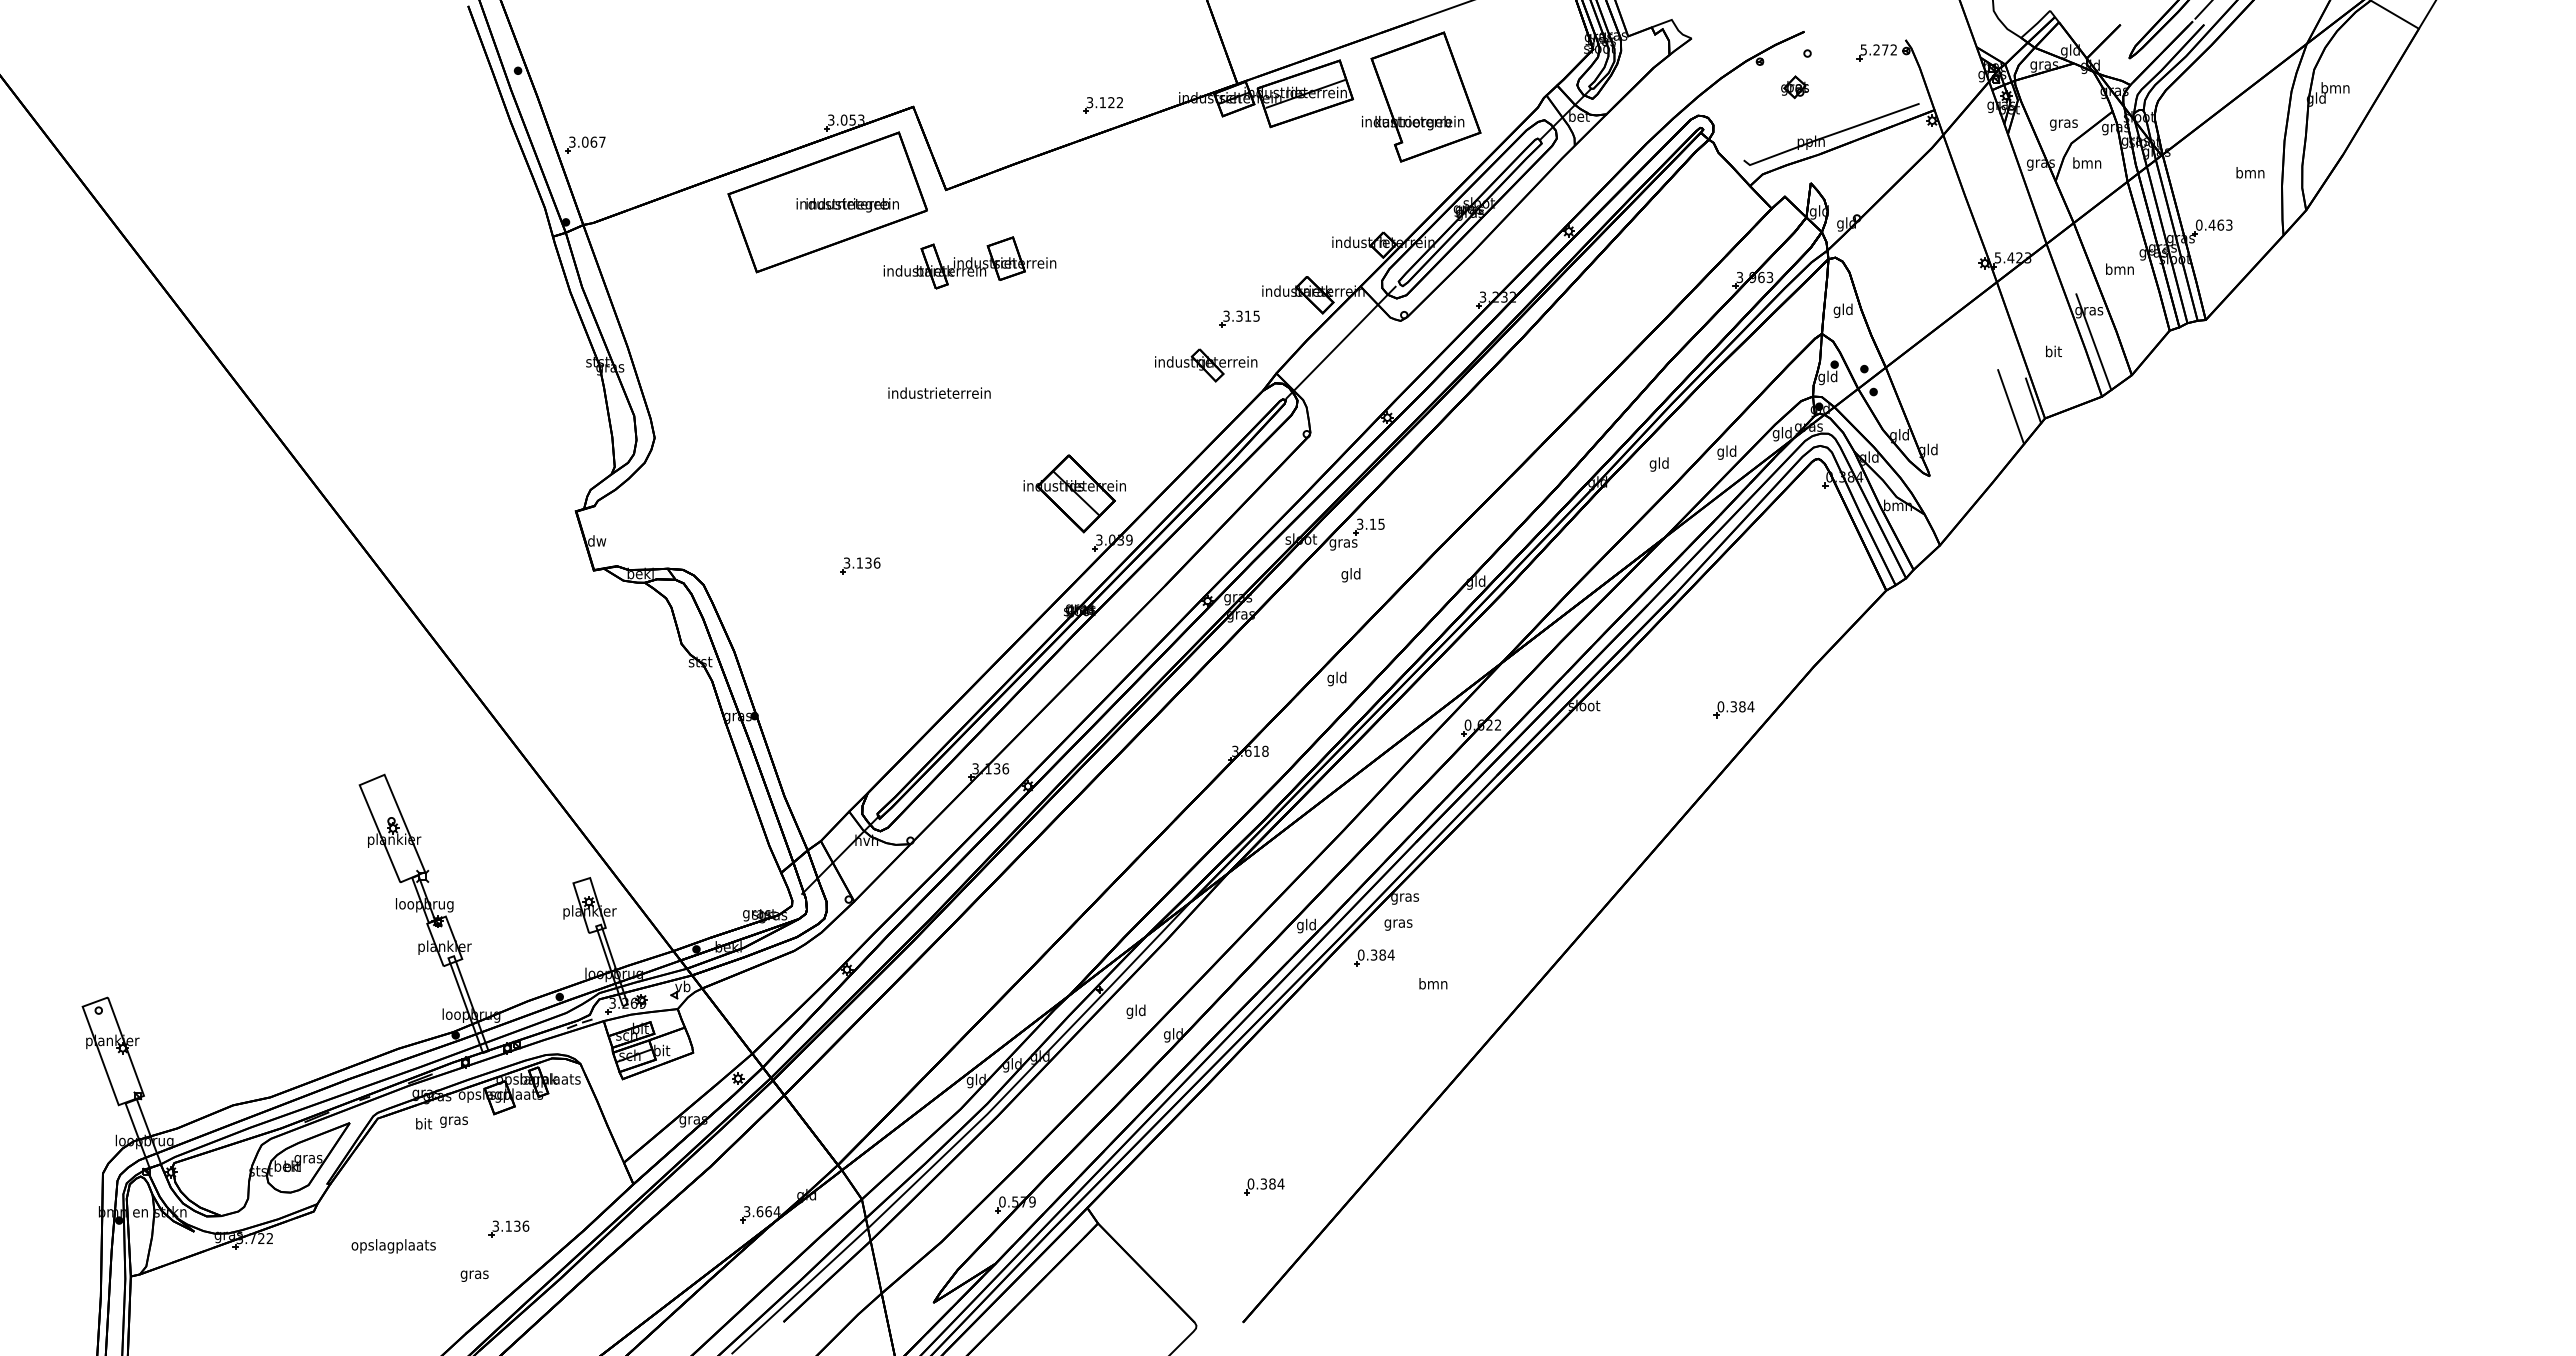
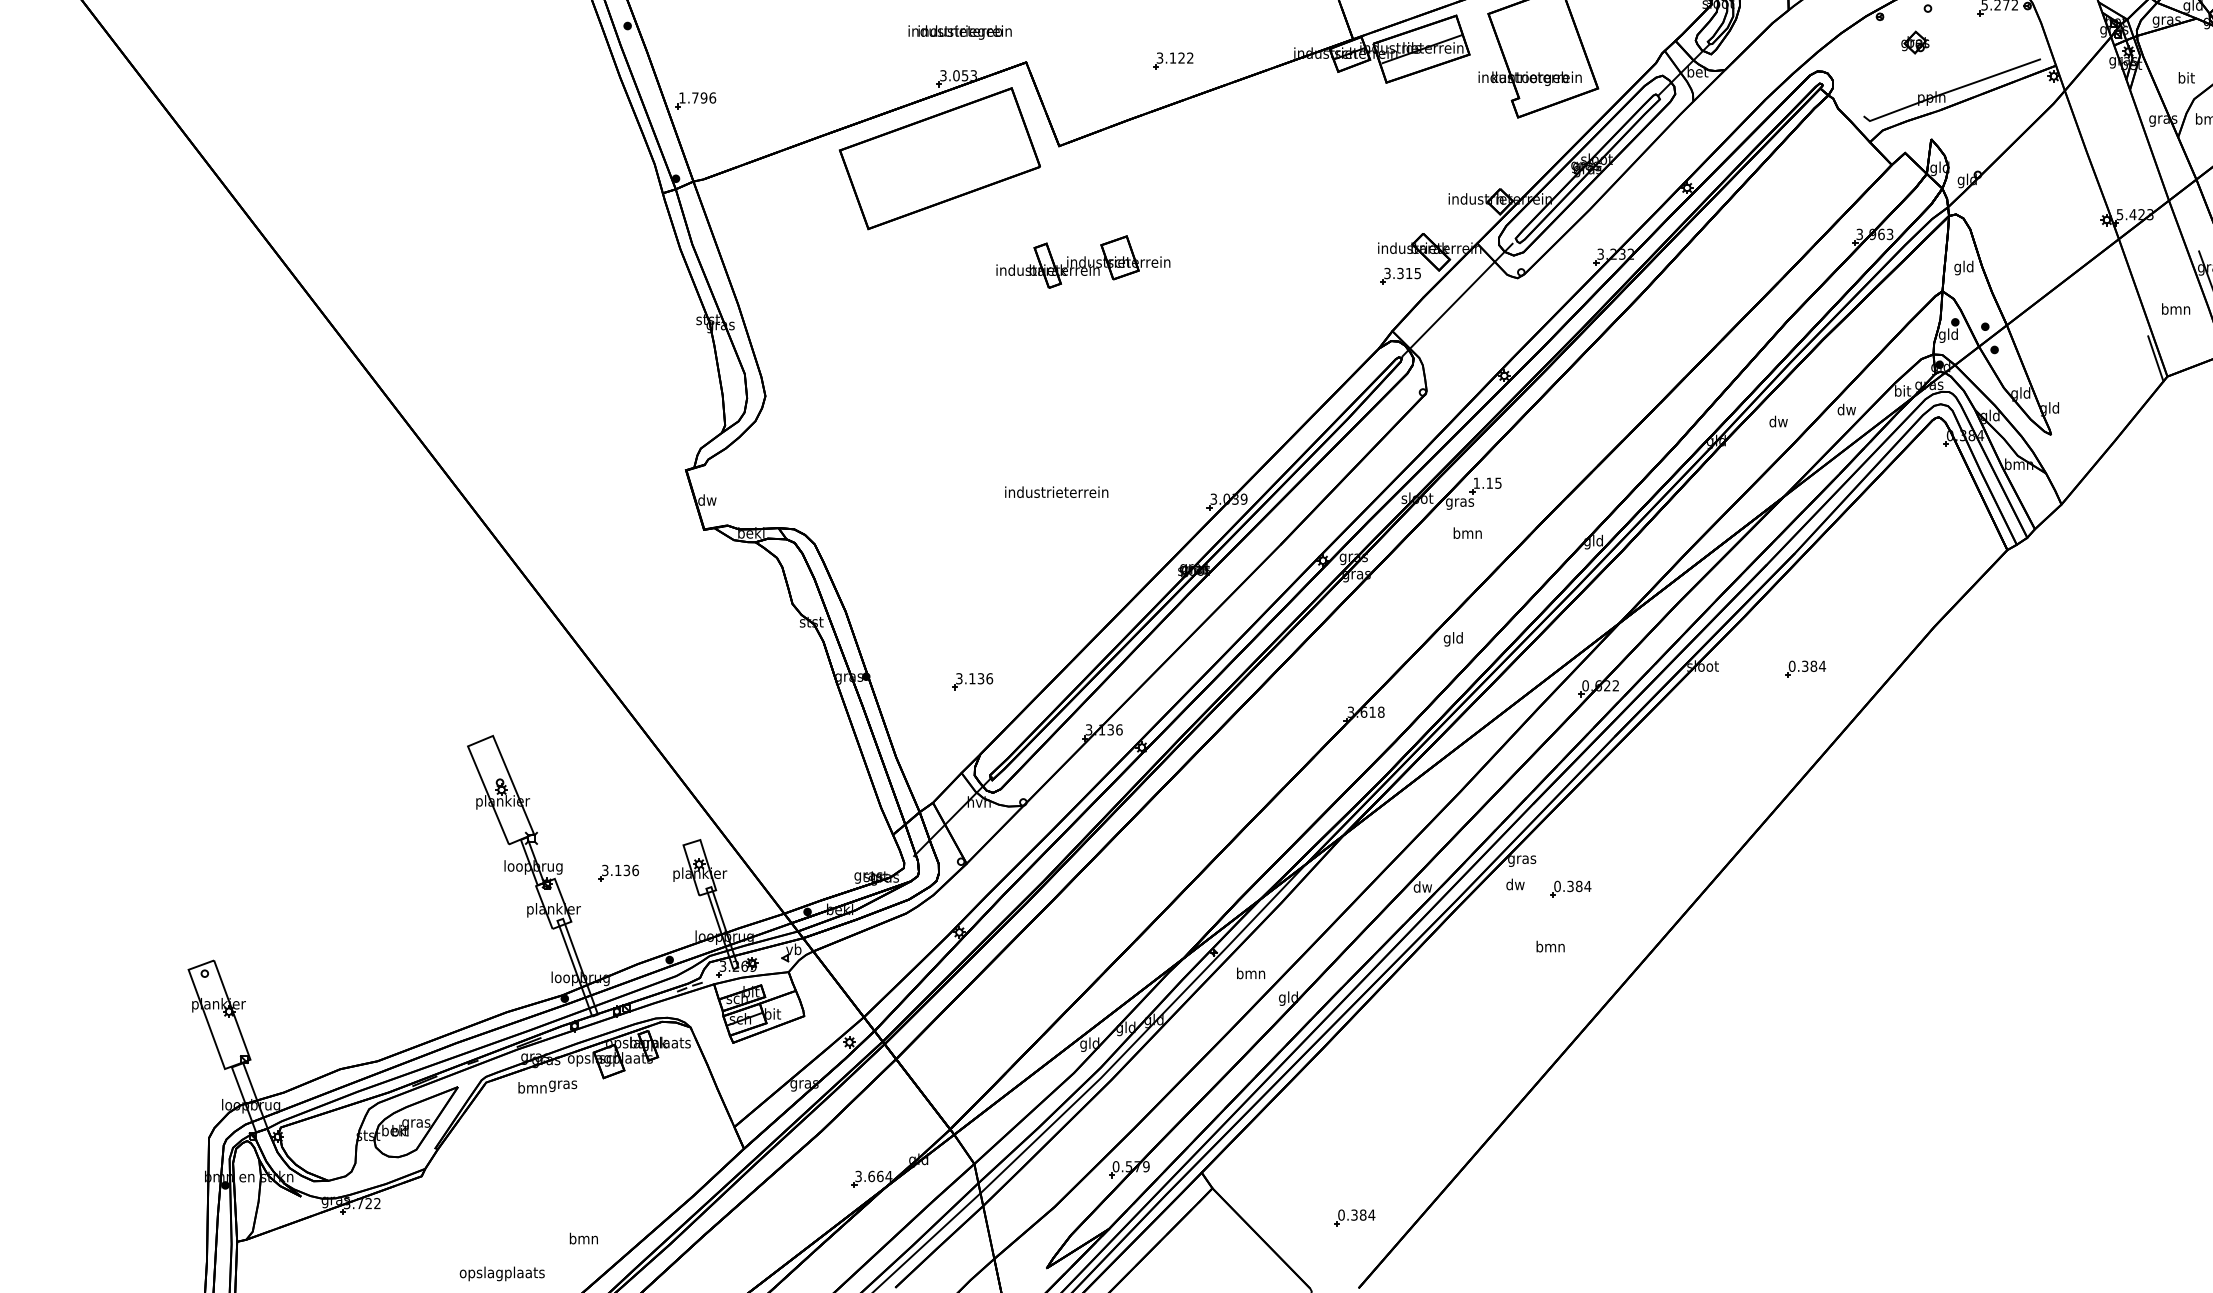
part: (1102, 105) -> (1172, 60), moved
text: (2063, 123) -> (2186, 79), gras -> bit
text: (587, 141) -> (697, 97), 3.067 -> 1.796
text: (847, 205) -> (959, 32), moved
part: (969, 262) -> (1082, 261), moved
part: (1239, 318) -> (1400, 275), moved
text: (2053, 351) -> (2175, 309), bit -> bmn
part: (1206, 365) -> (1321, 323), removed
text: (939, 392) -> (1056, 491), moved
line: (2011, 407) -> (2133, 365), removed
text: (1781, 434) -> (1901, 392), gld -> bit
text: (1726, 452) -> (1846, 410), gld -> dw
text: (1658, 464) -> (1777, 422), gld -> dw
part: (1074, 493) -> (1188, 452), removed
text: (1360, 523) -> (1477, 482), 3.15 -> 1.15
part: (860, 565) -> (972, 681), moved
text: (1351, 575) -> (1468, 534), gld -> bmn
part: (1733, 709) -> (1804, 669), moved
text: (1398, 923) -> (1515, 885), gras -> dw
text: (1306, 925) -> (1422, 887), gld -> dw
part: (1374, 957) -> (1570, 888), moved
text: (1136, 1011) -> (1251, 974), gld -> bmn
text: (423, 1123) -> (532, 1087), bit -> bmn
part: (1264, 1186) -> (1355, 1217), moved
part: (508, 1228) -> (618, 872), moved
text: (393, 1246) -> (502, 1274), moved
text: (474, 1274) -> (583, 1239), gras -> bmn

